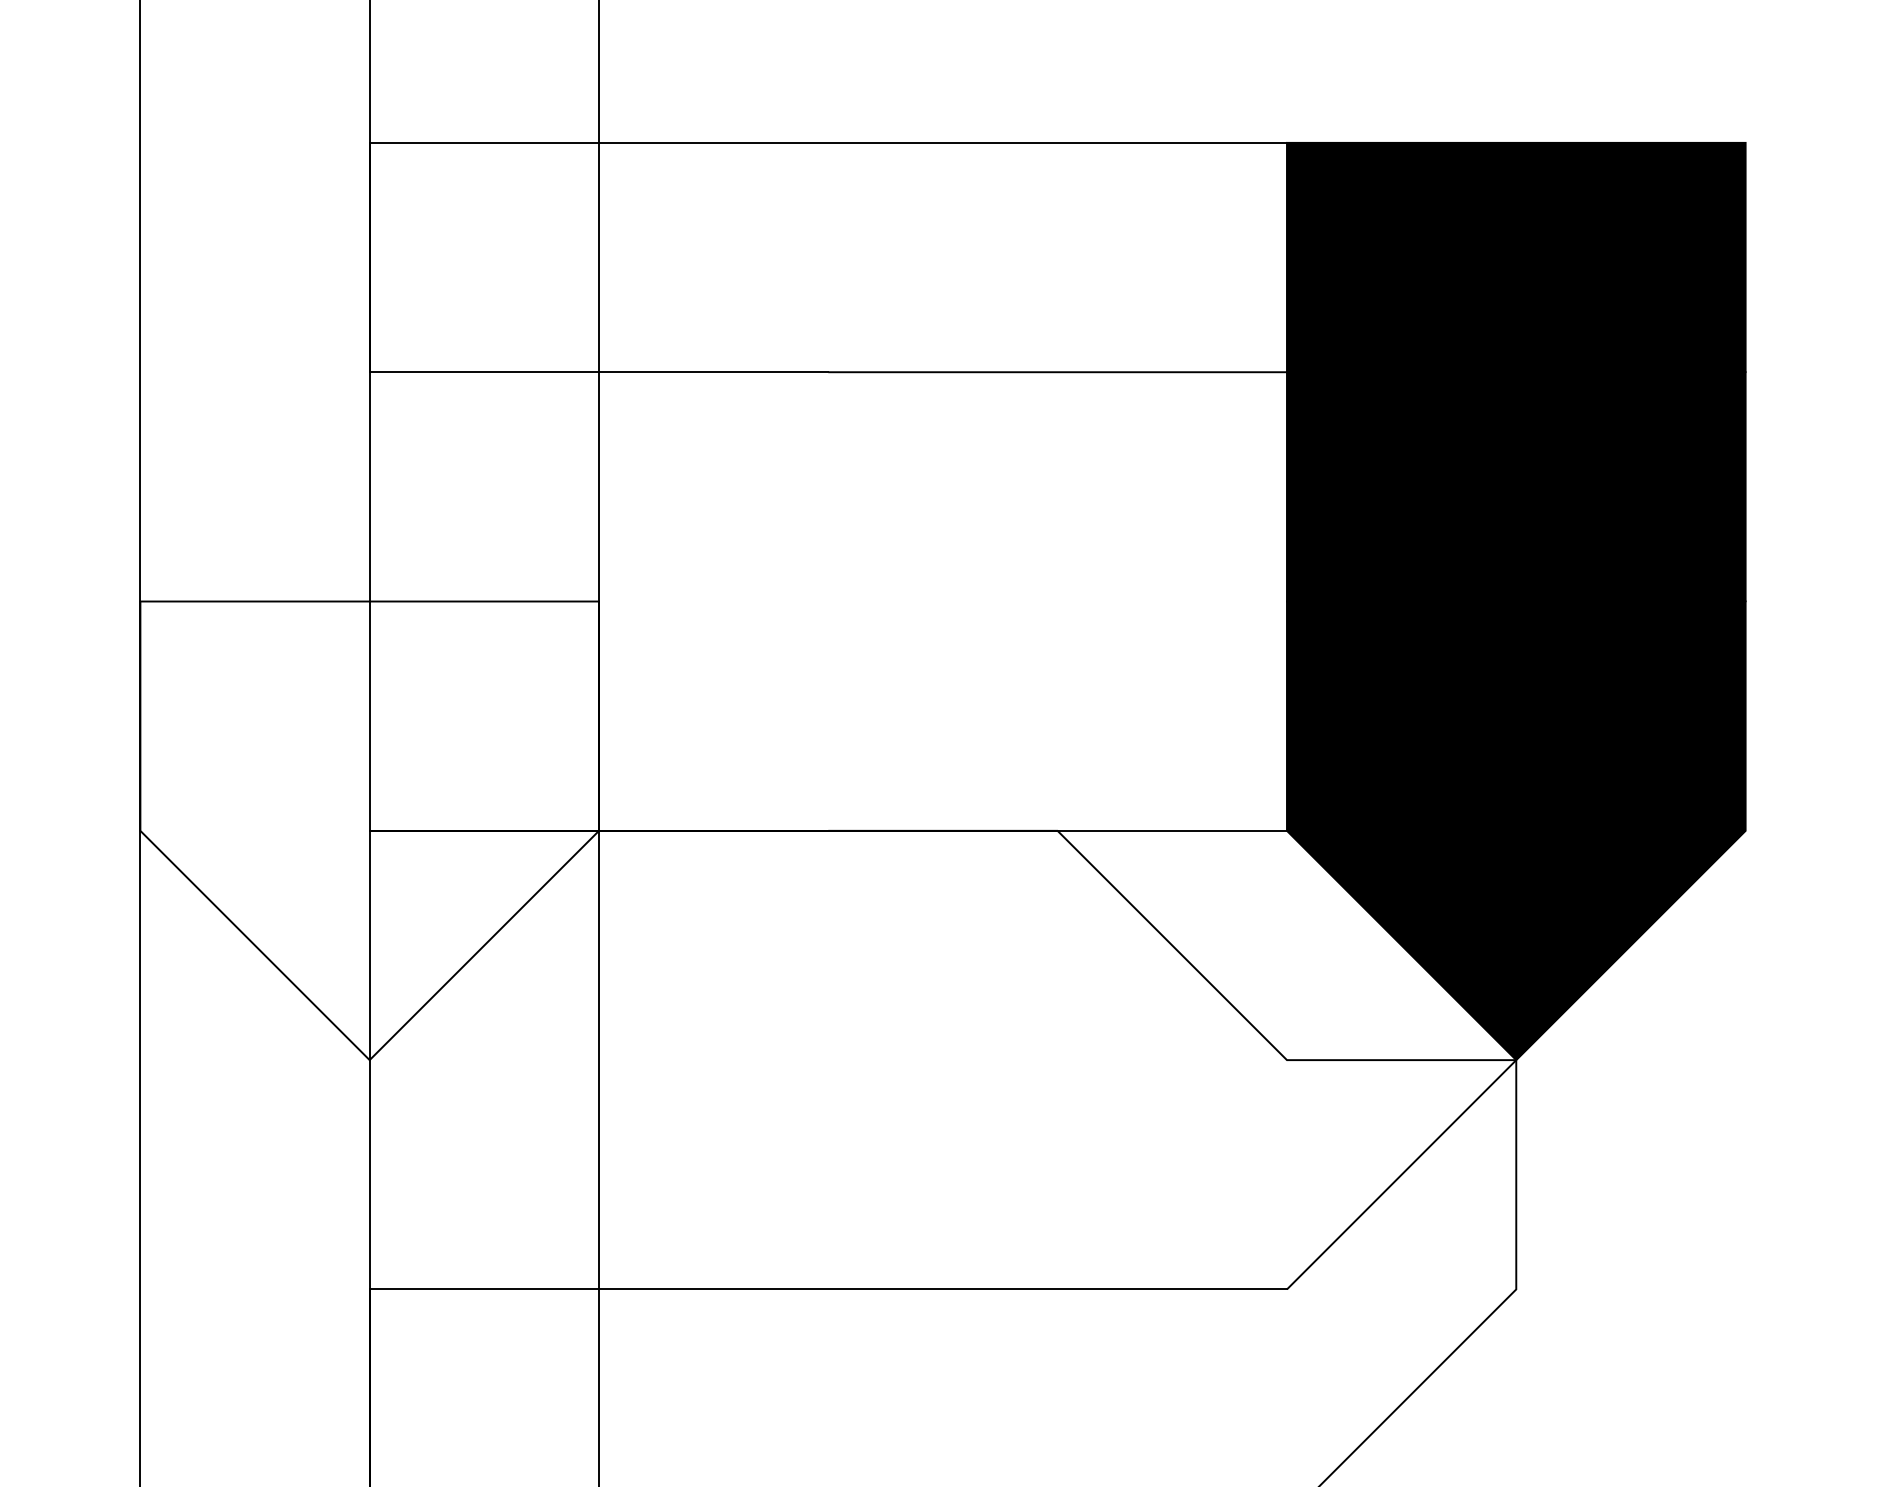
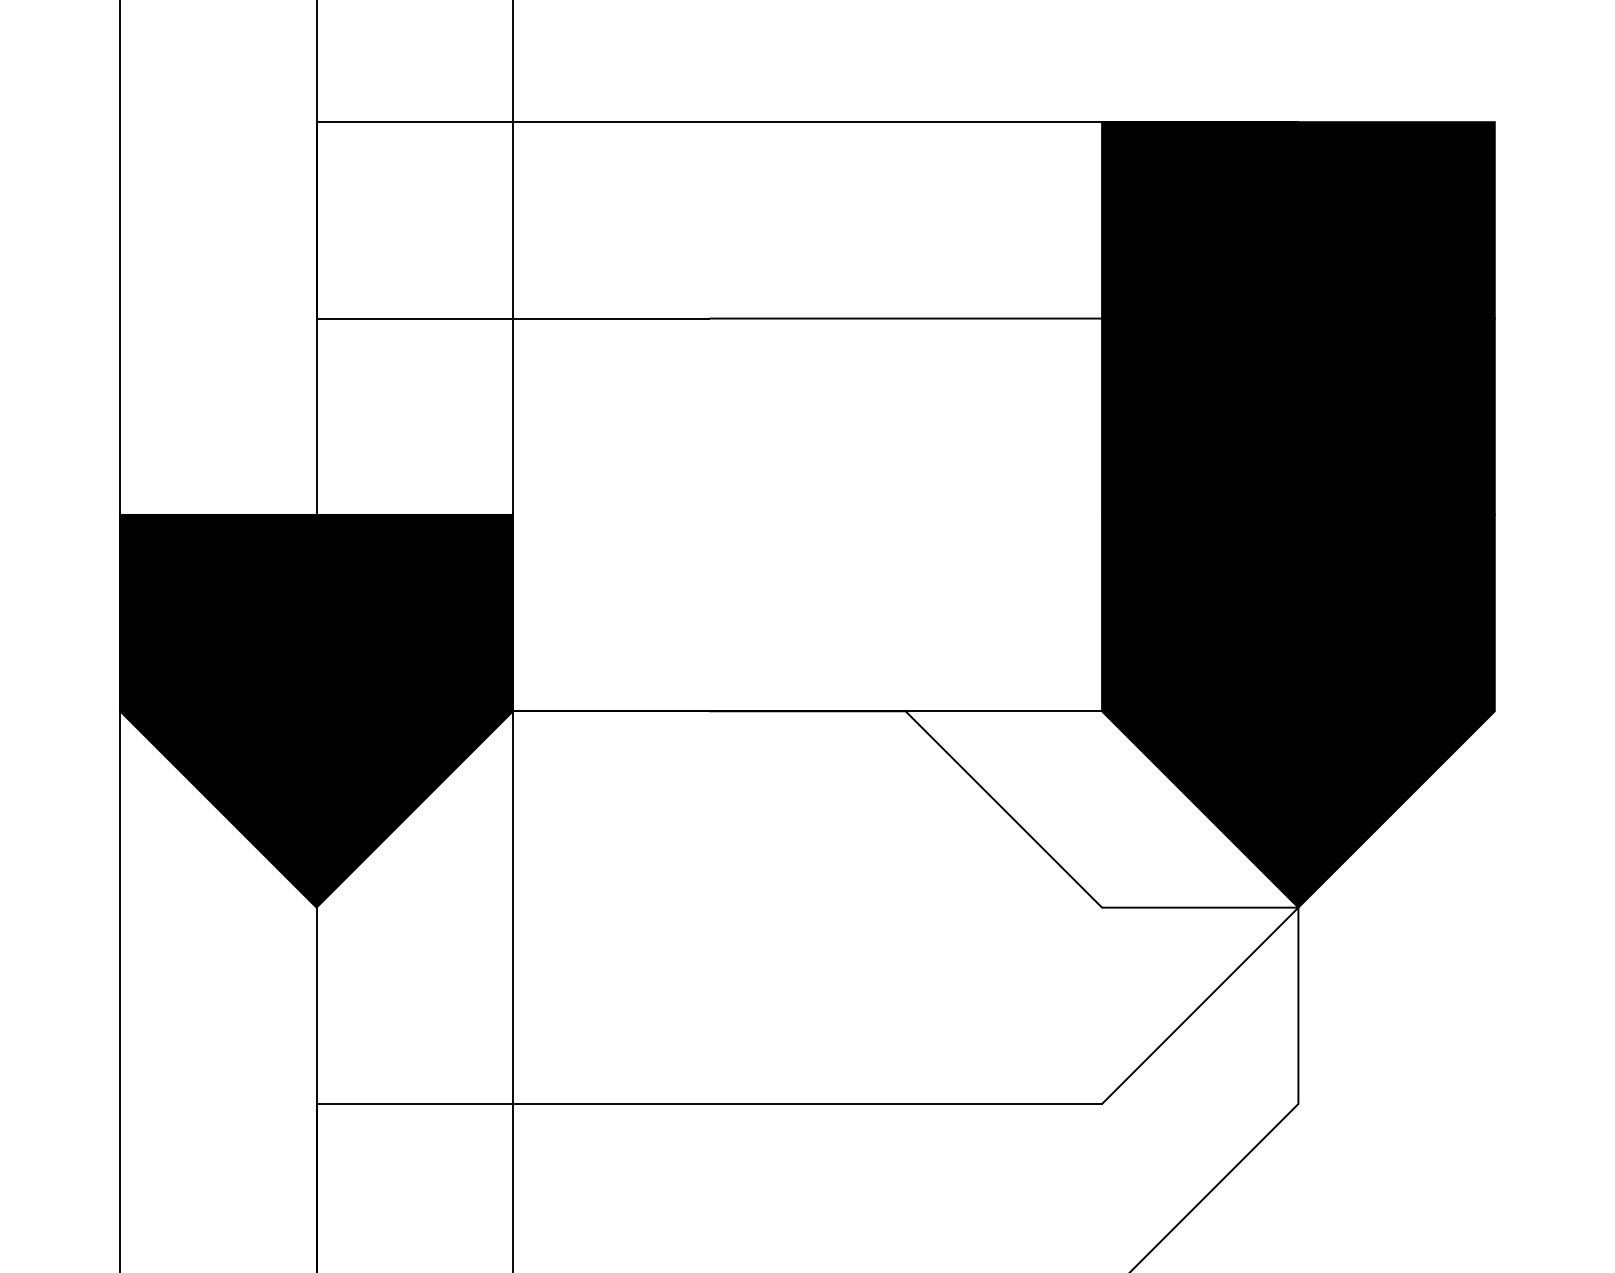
fill: (369, 829) -> (316, 710), added

